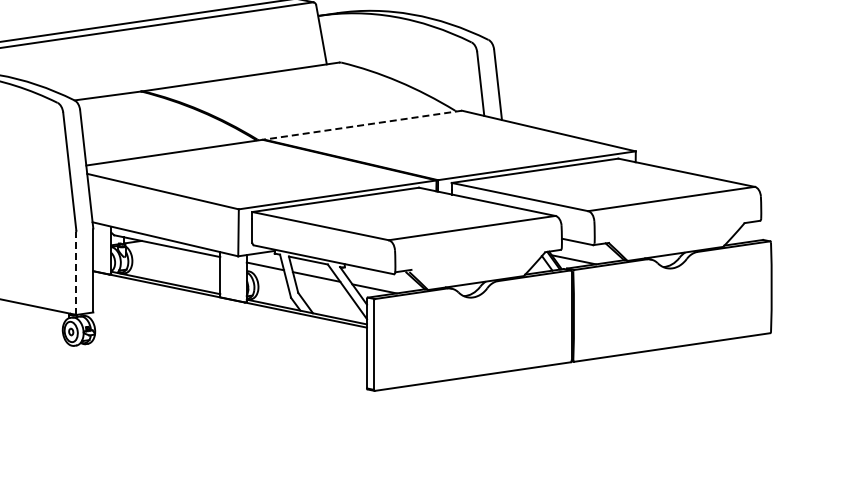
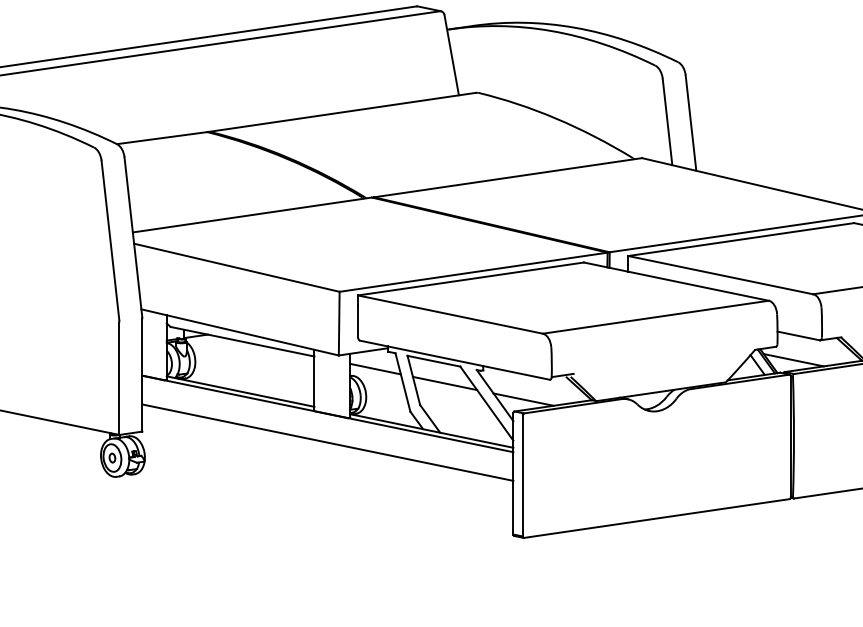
line: (363, 125) -> (508, 178), dashed -> solid
line: (76, 273) -> (119, 378), dashed -> solid
line: (230, 320) -> (328, 442), added

